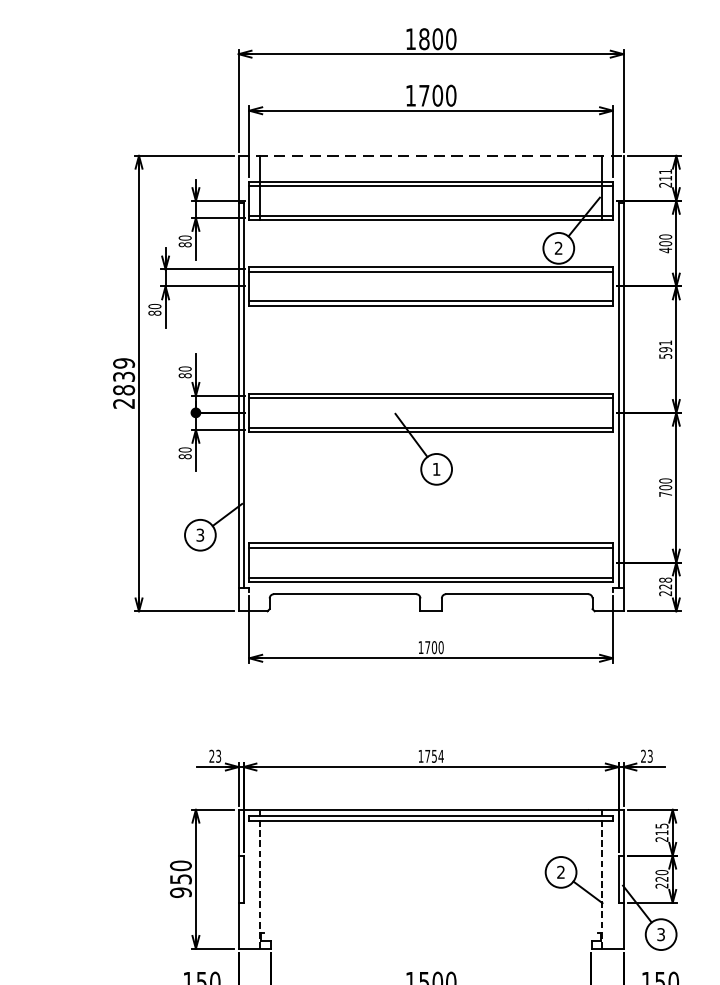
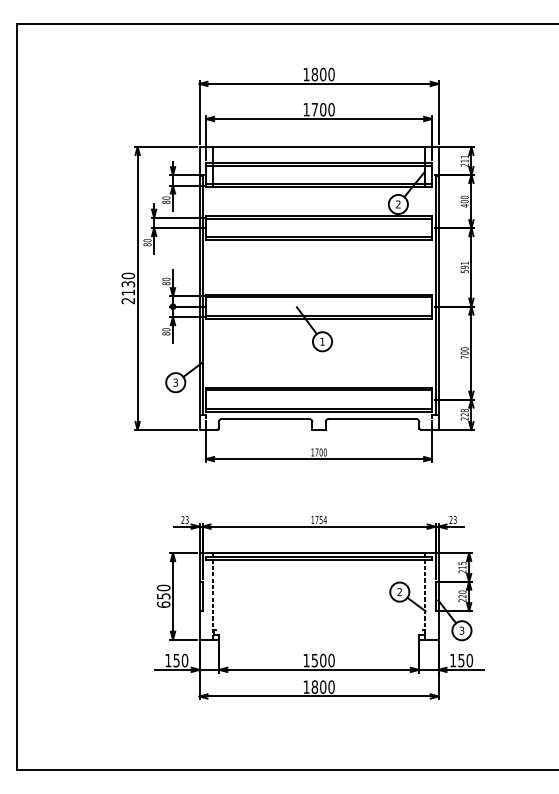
line: (431, 156) -> (319, 147), dashed -> solid
text: (124, 375) -> (128, 283), 2839 -> 2130
text: (180, 892) -> (163, 604), 950 -> 650

